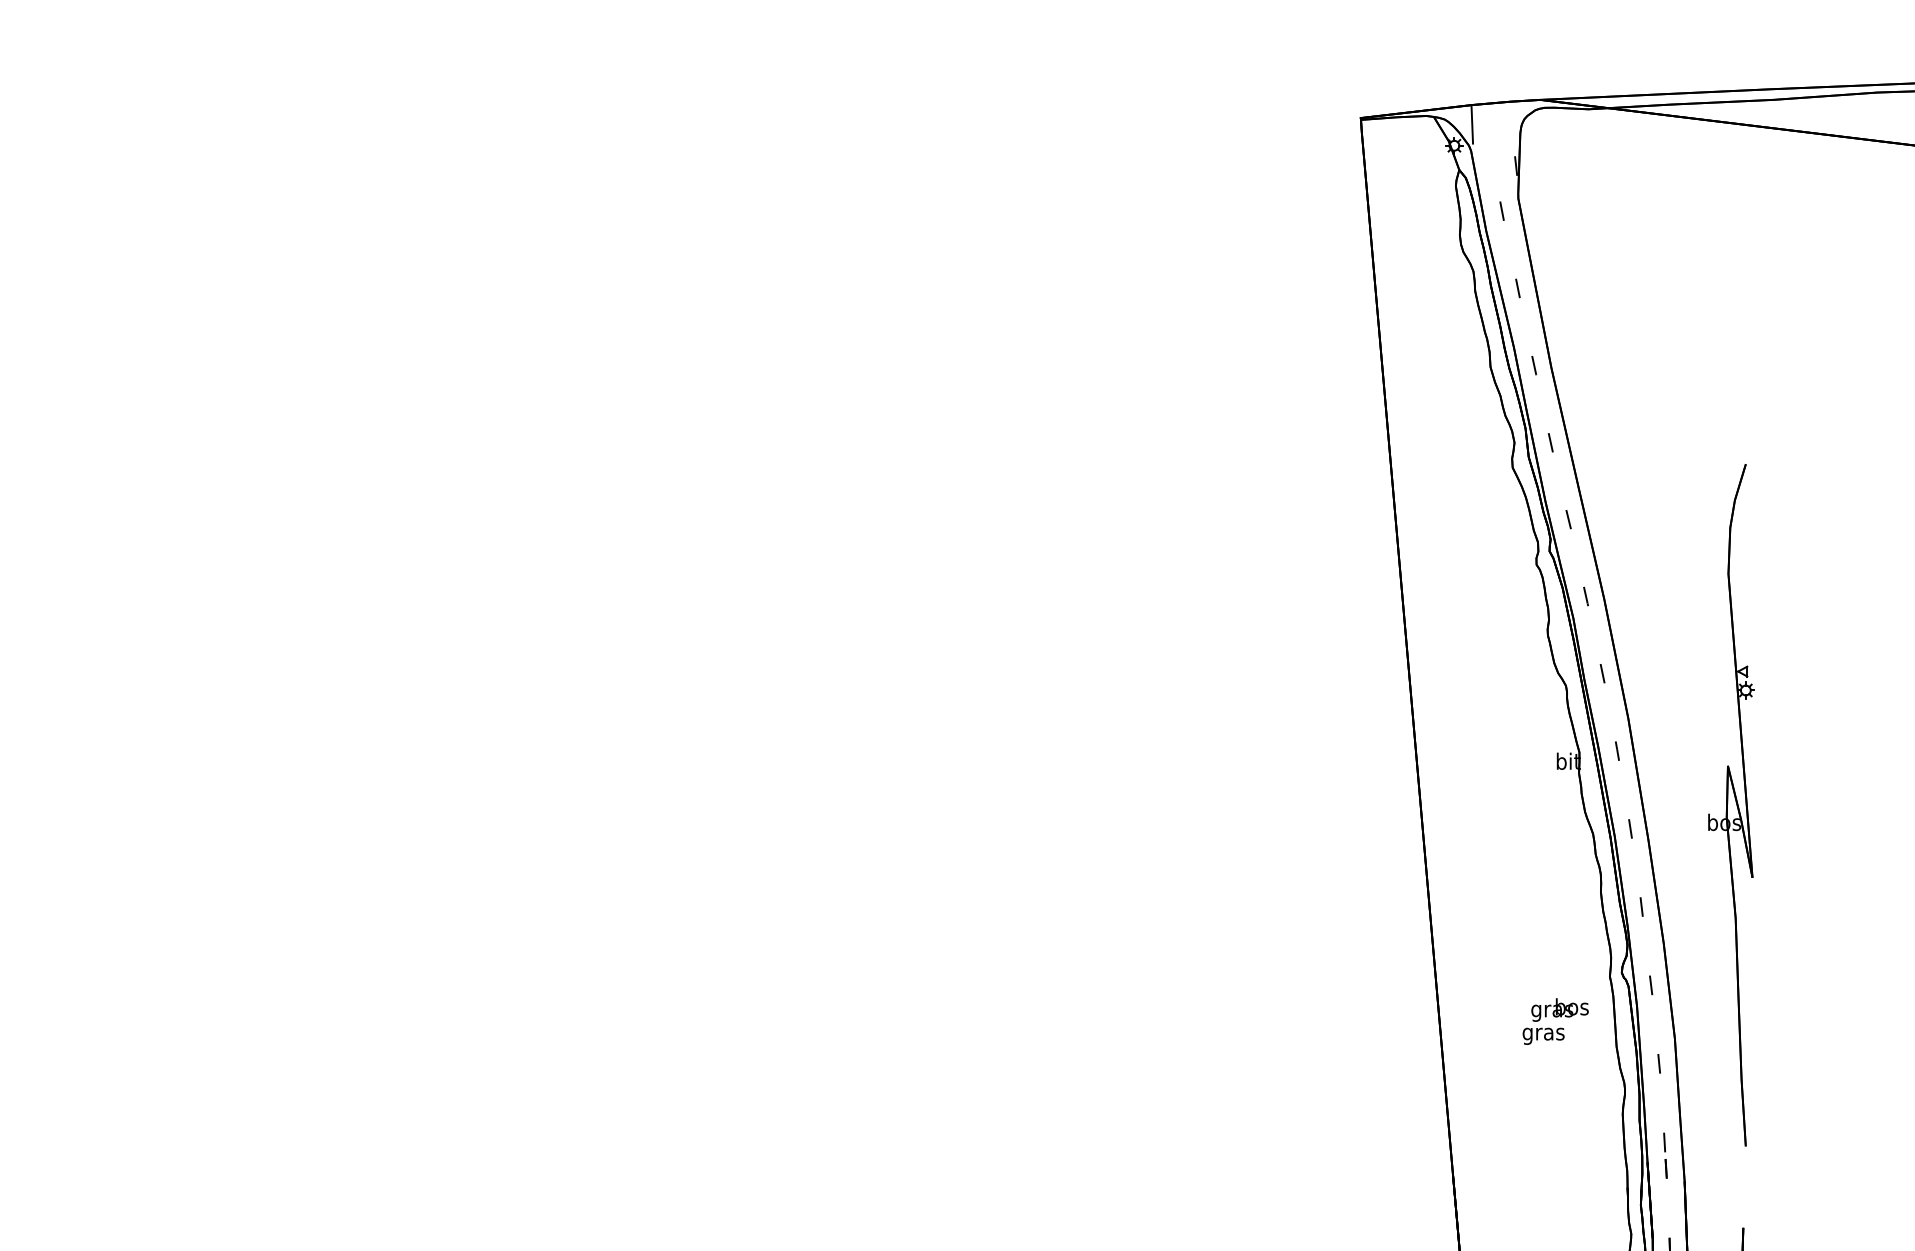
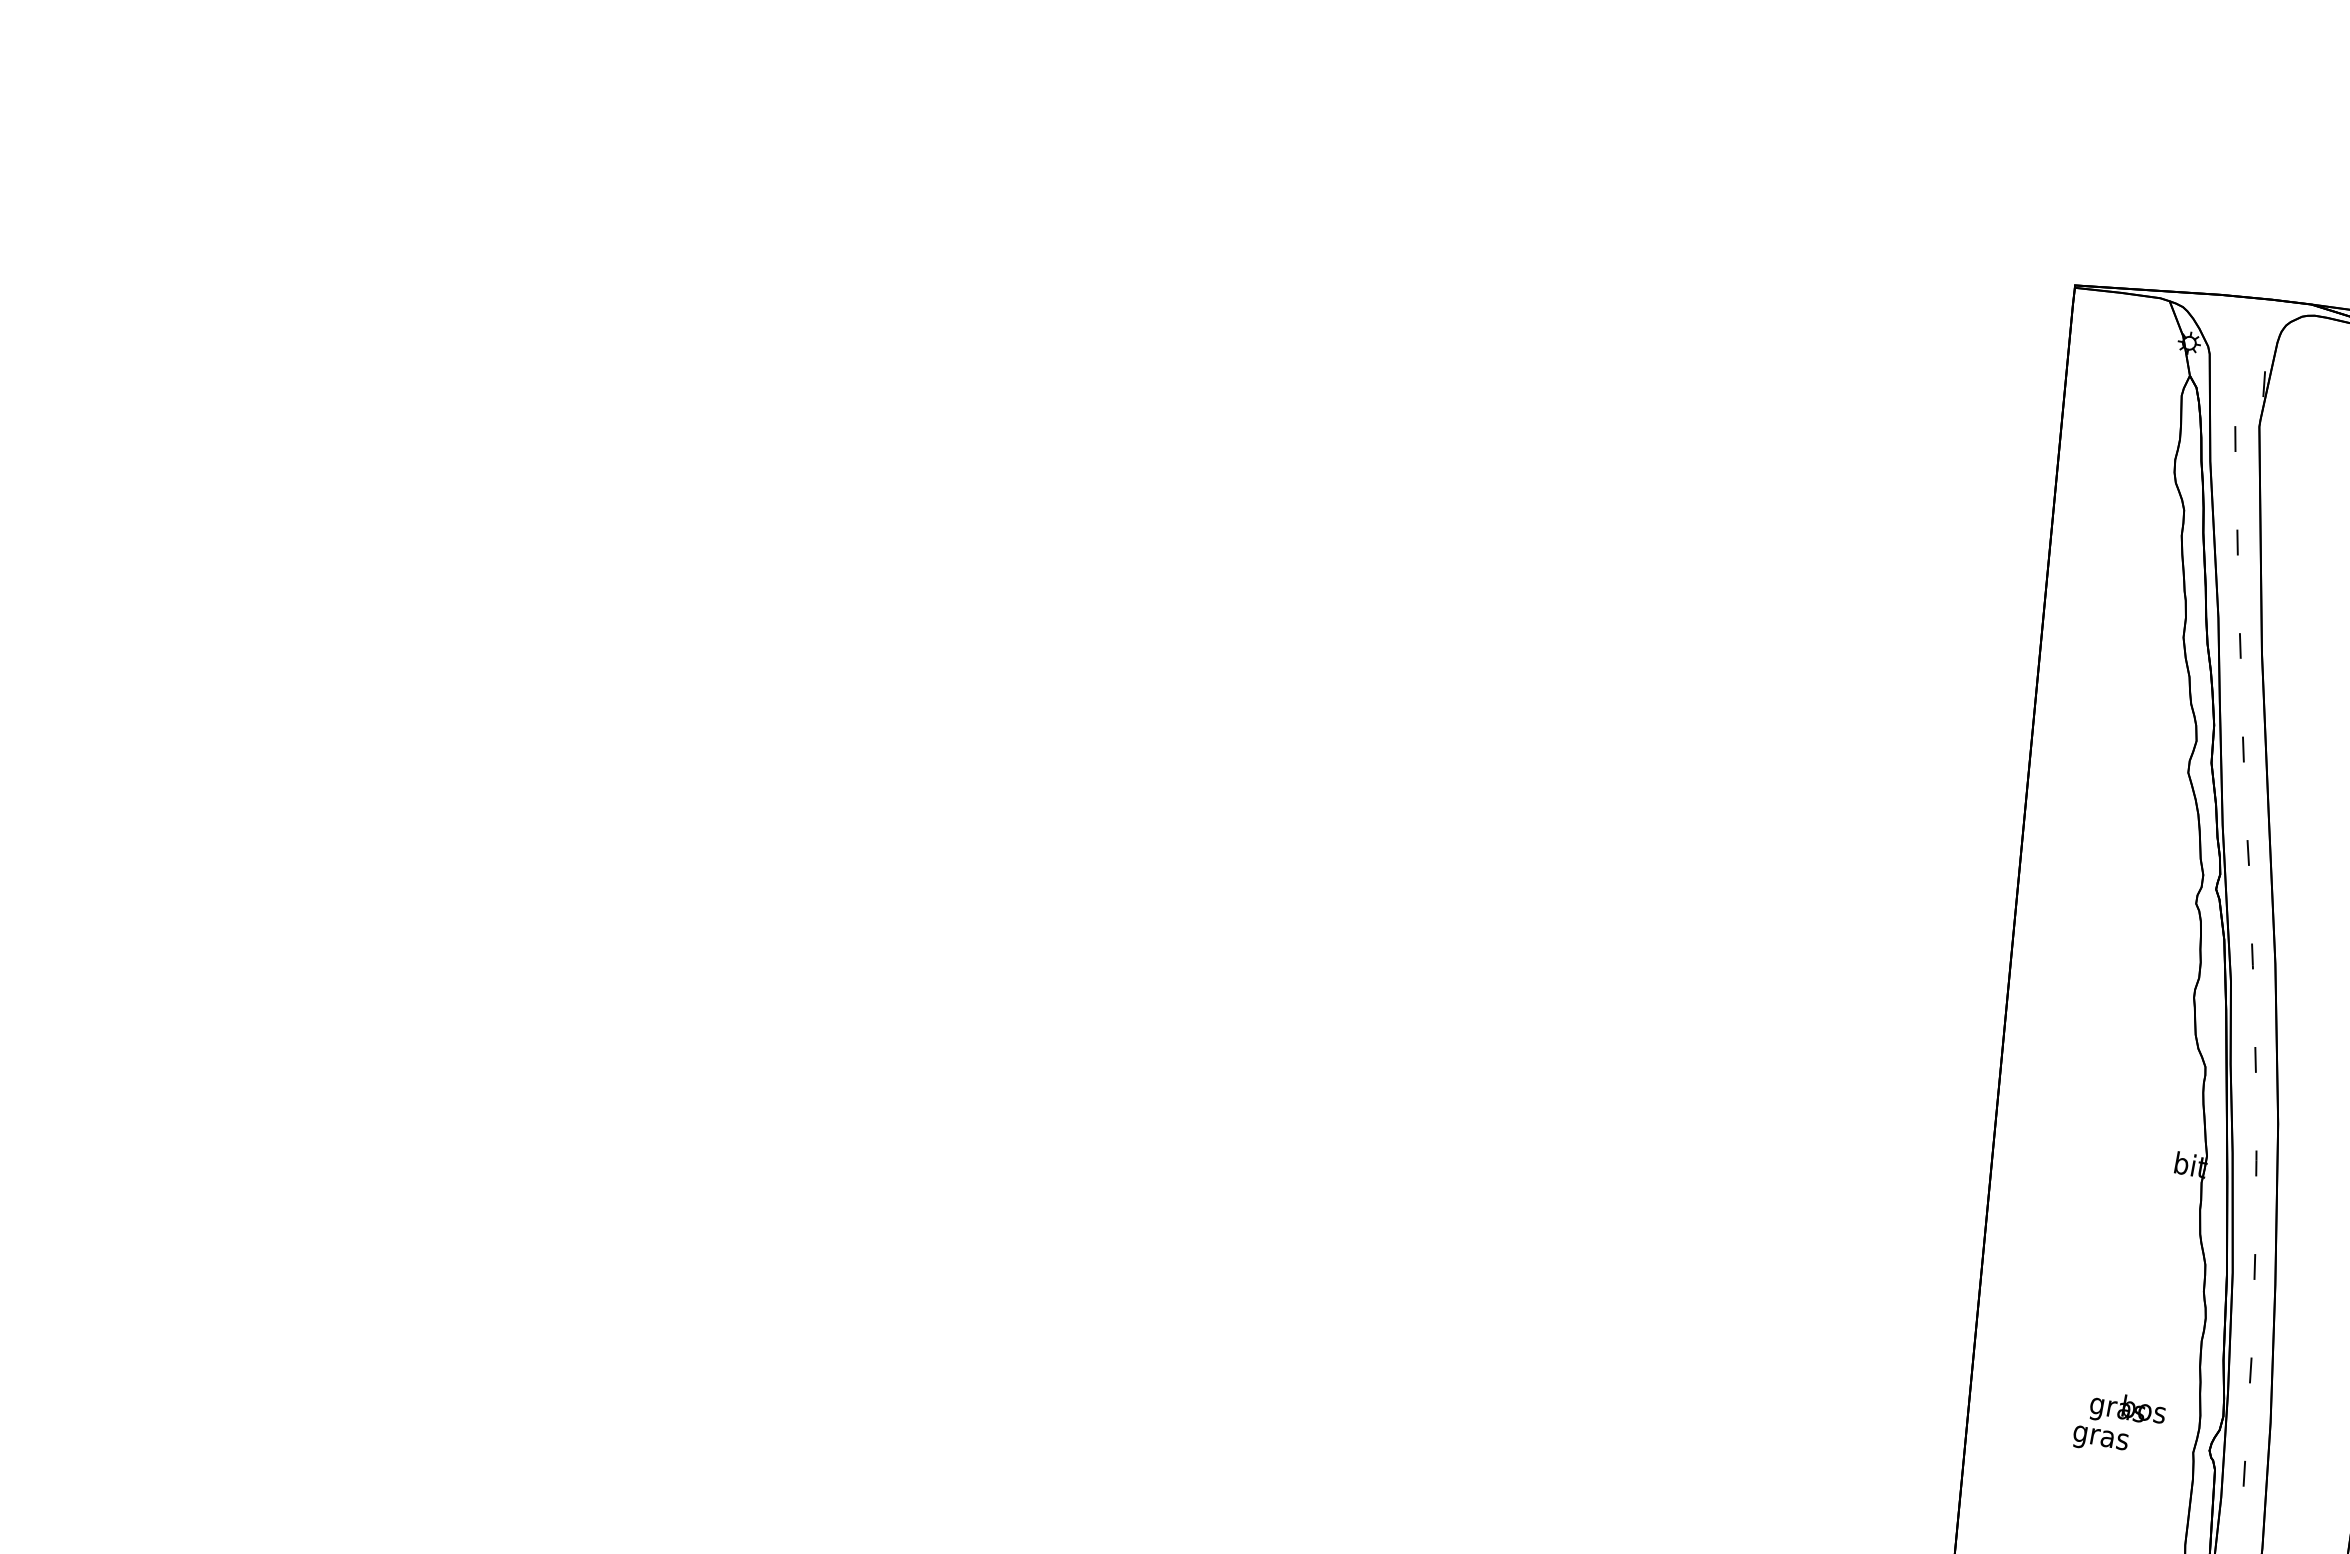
line: (1472, 124) -> (2217, 320), removed
text: (1555, 1021) -> (2119, 1424), moved

